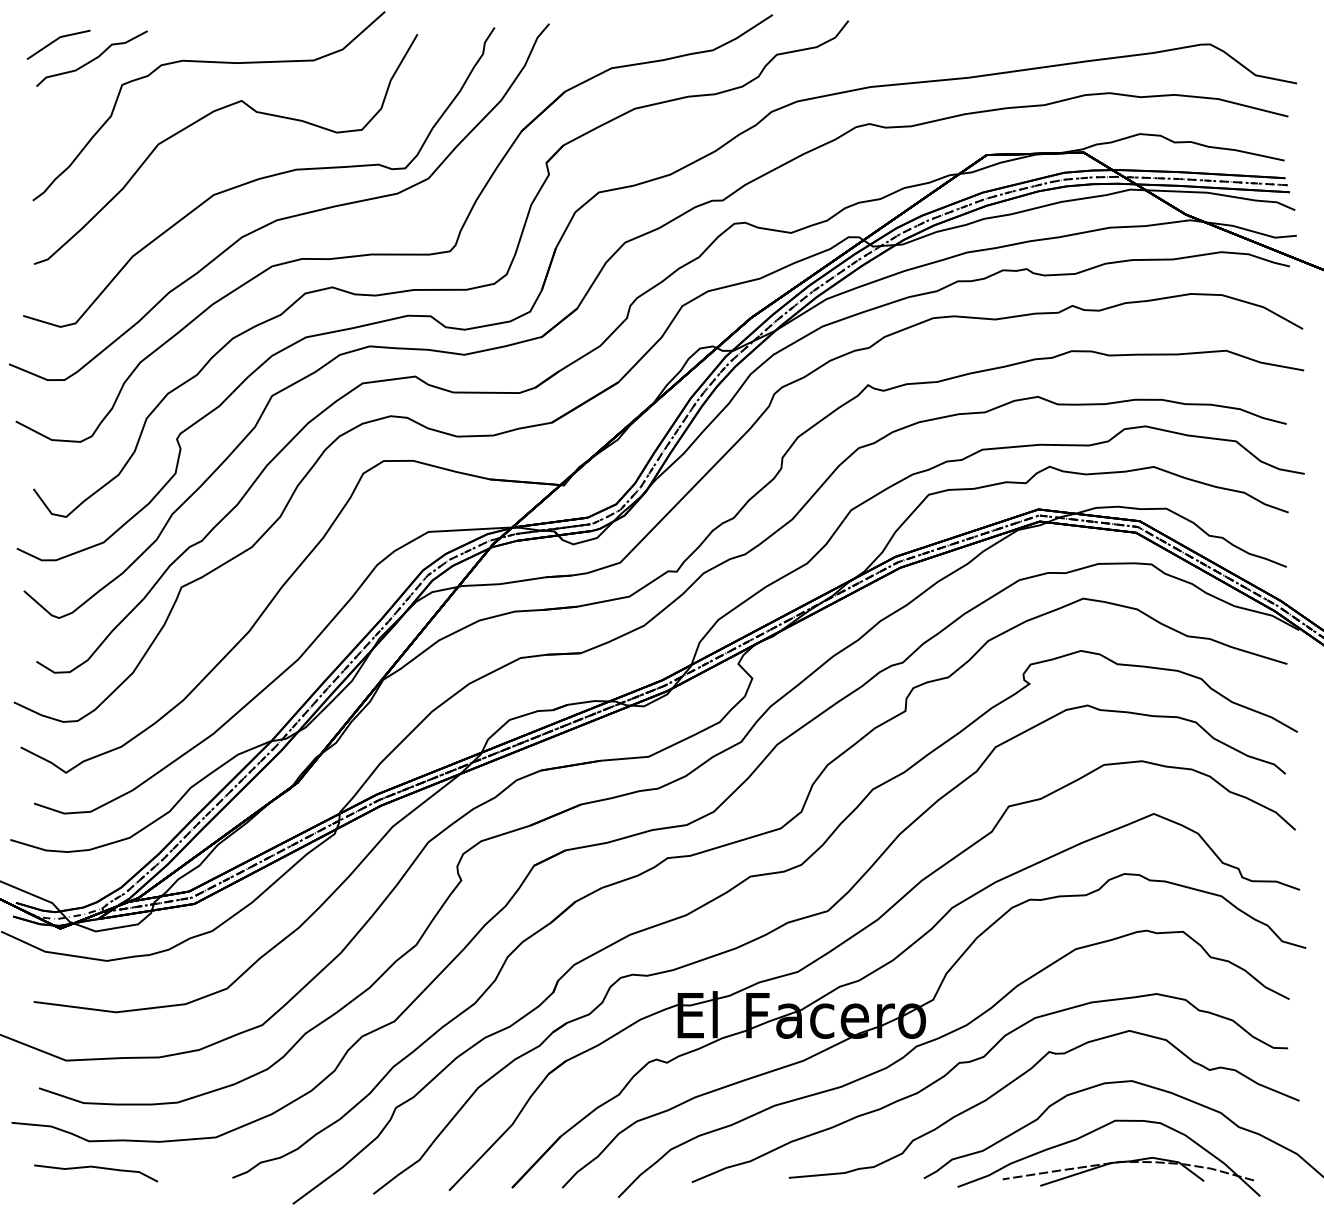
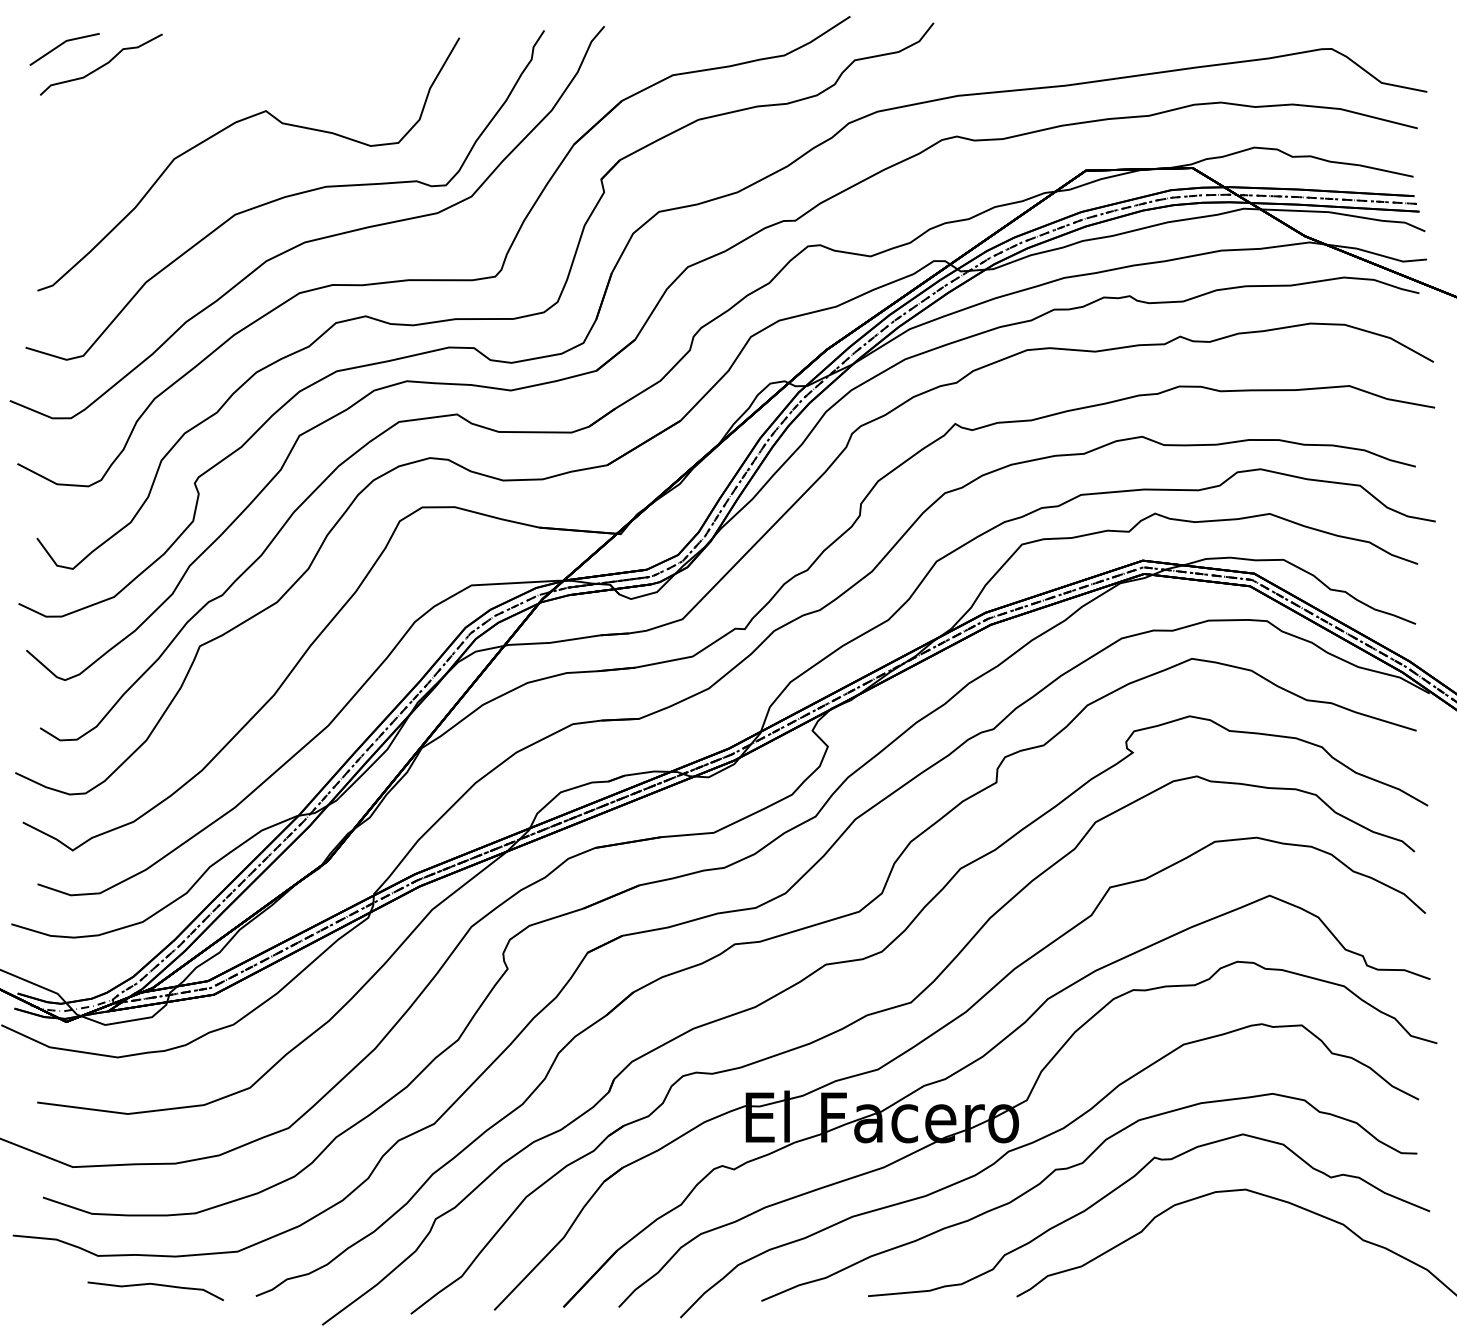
curve: (209, 63) -> (230, 69), removed
part: (1109, 1158) -> (1220, 1274), removed
curve: (95, 1168) -> (155, 1285), moved

